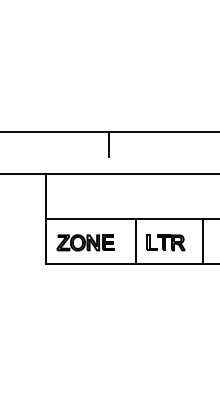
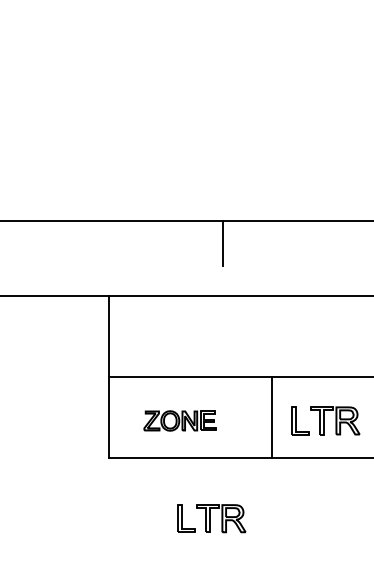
part: (85, 242) -> (179, 420), size x0.7
part: (102, 296) -> (210, 517), added

